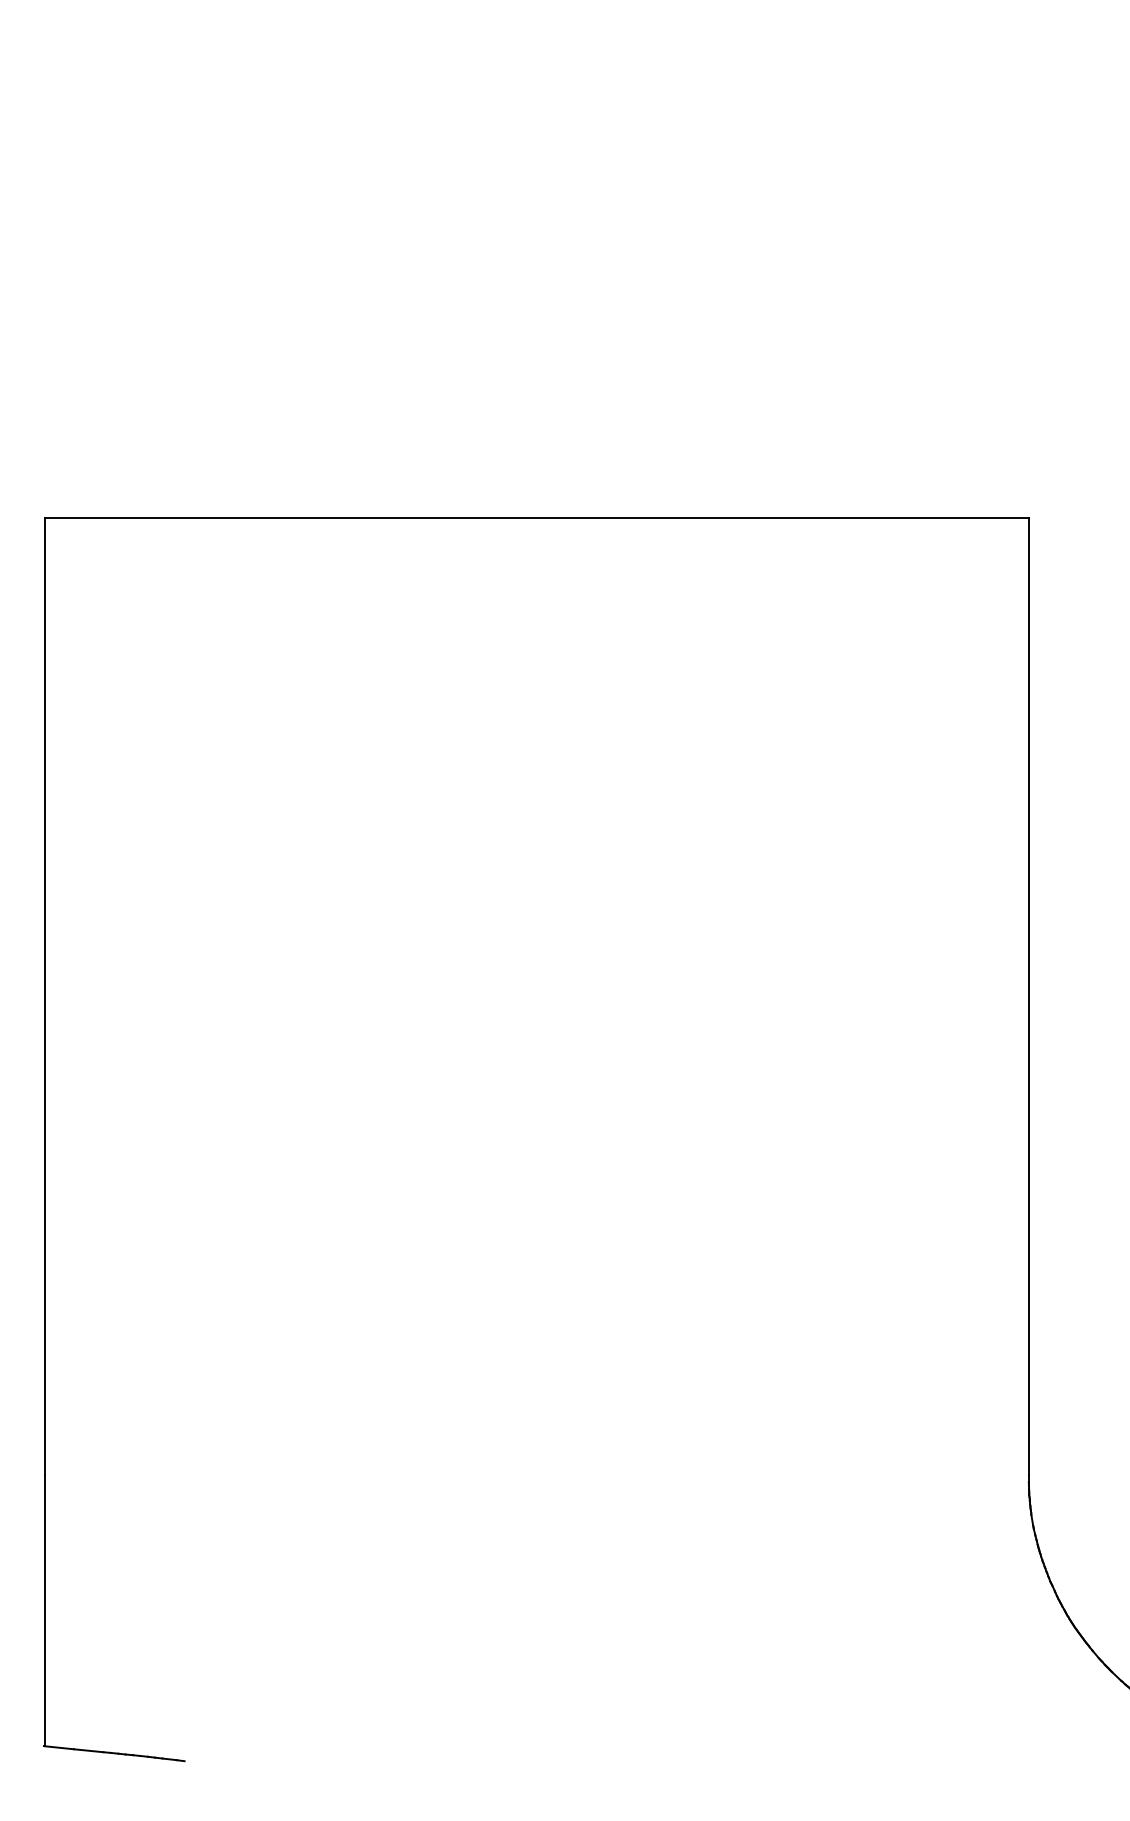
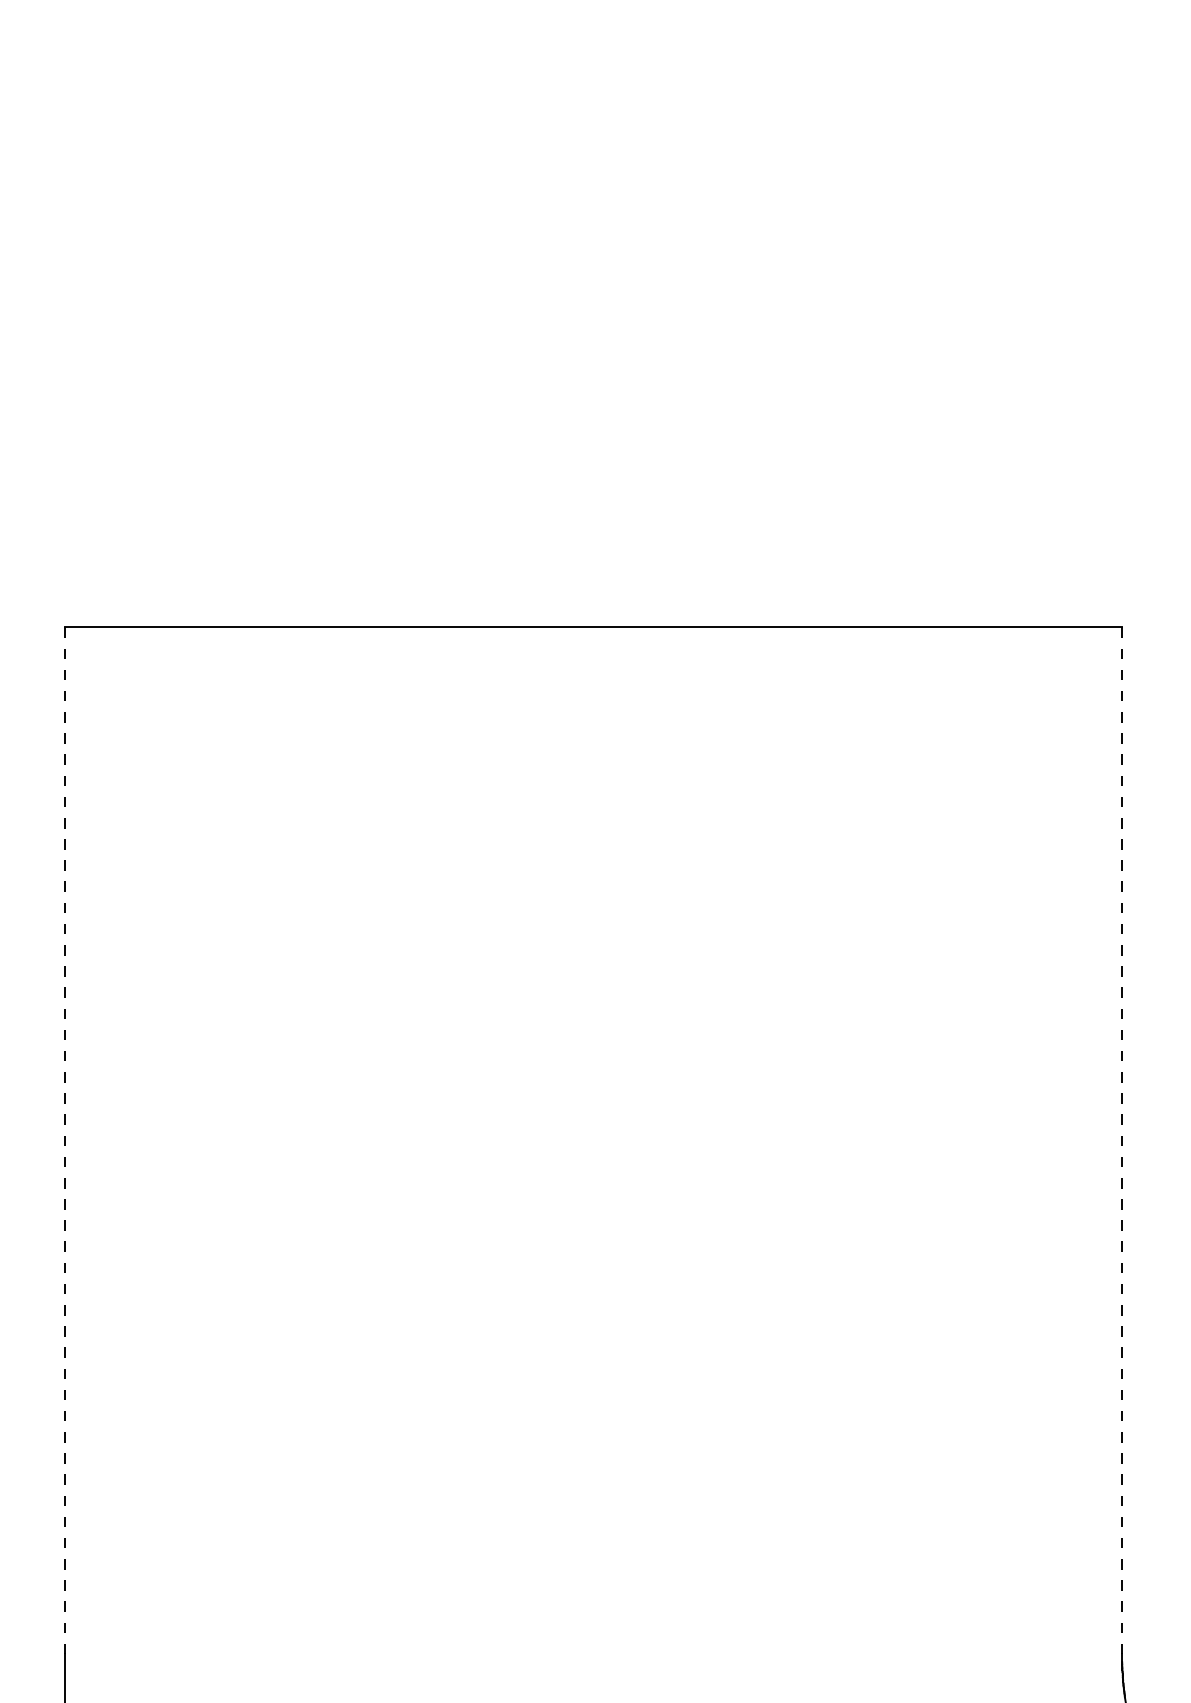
line: (44, 996) -> (65, 1140), solid -> dashed
line: (1028, 996) -> (1121, 1140), solid -> dashed

